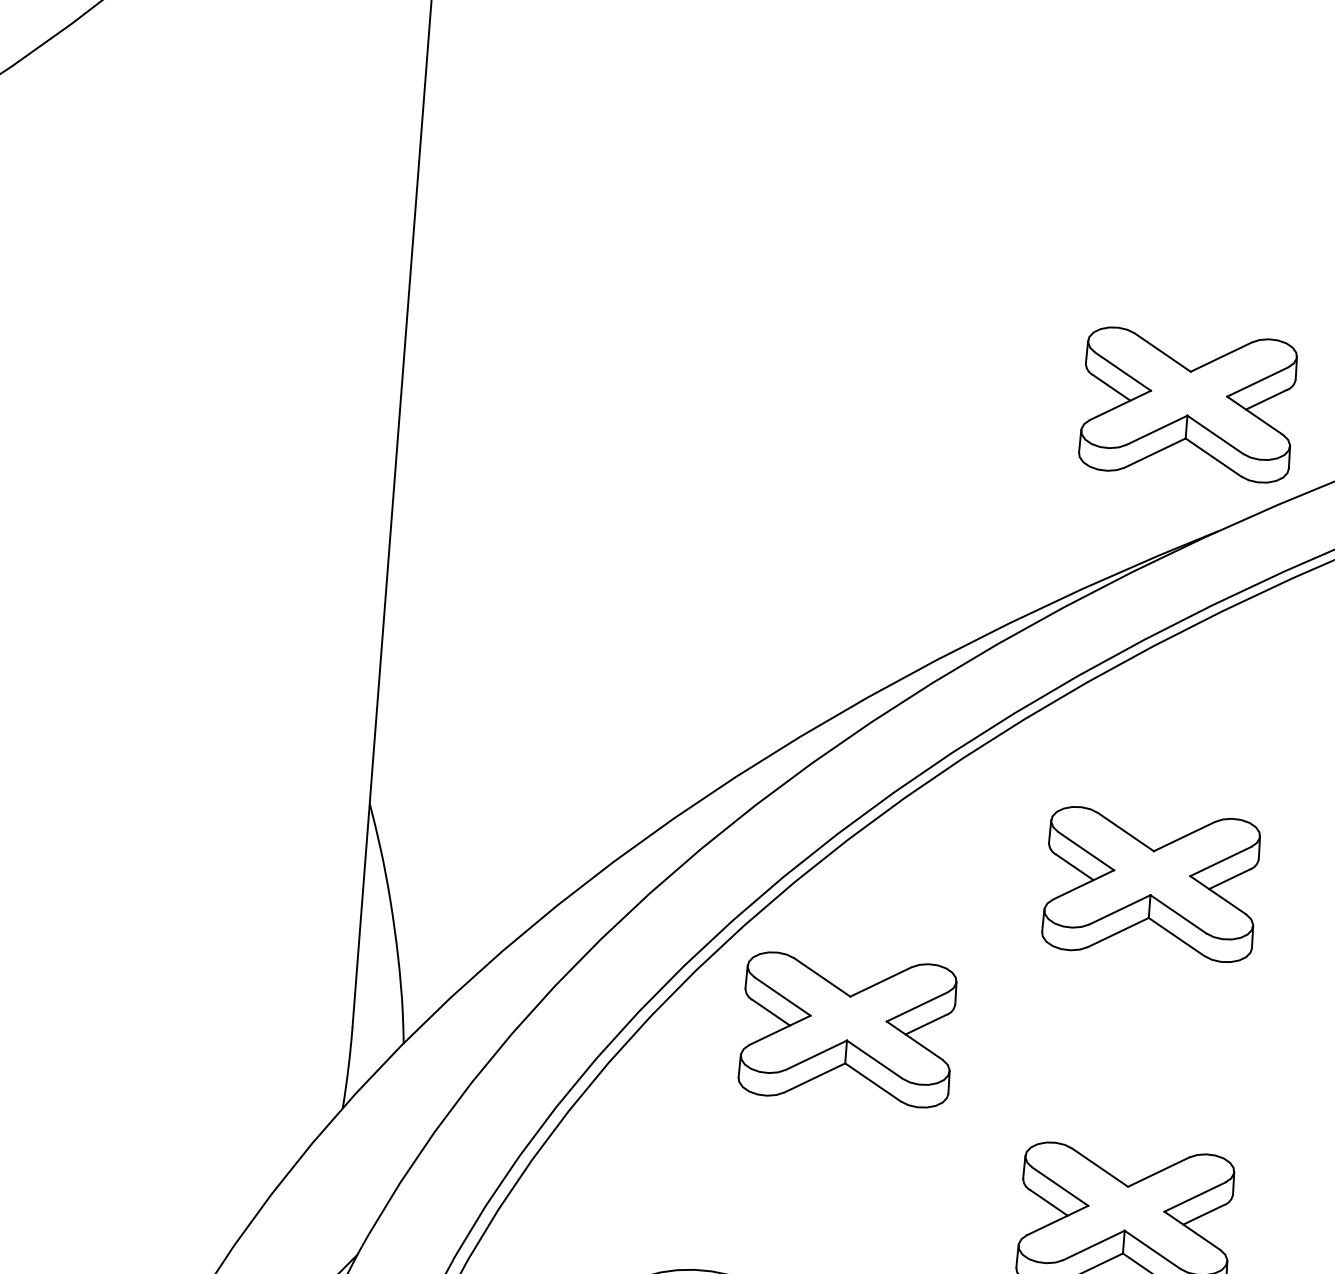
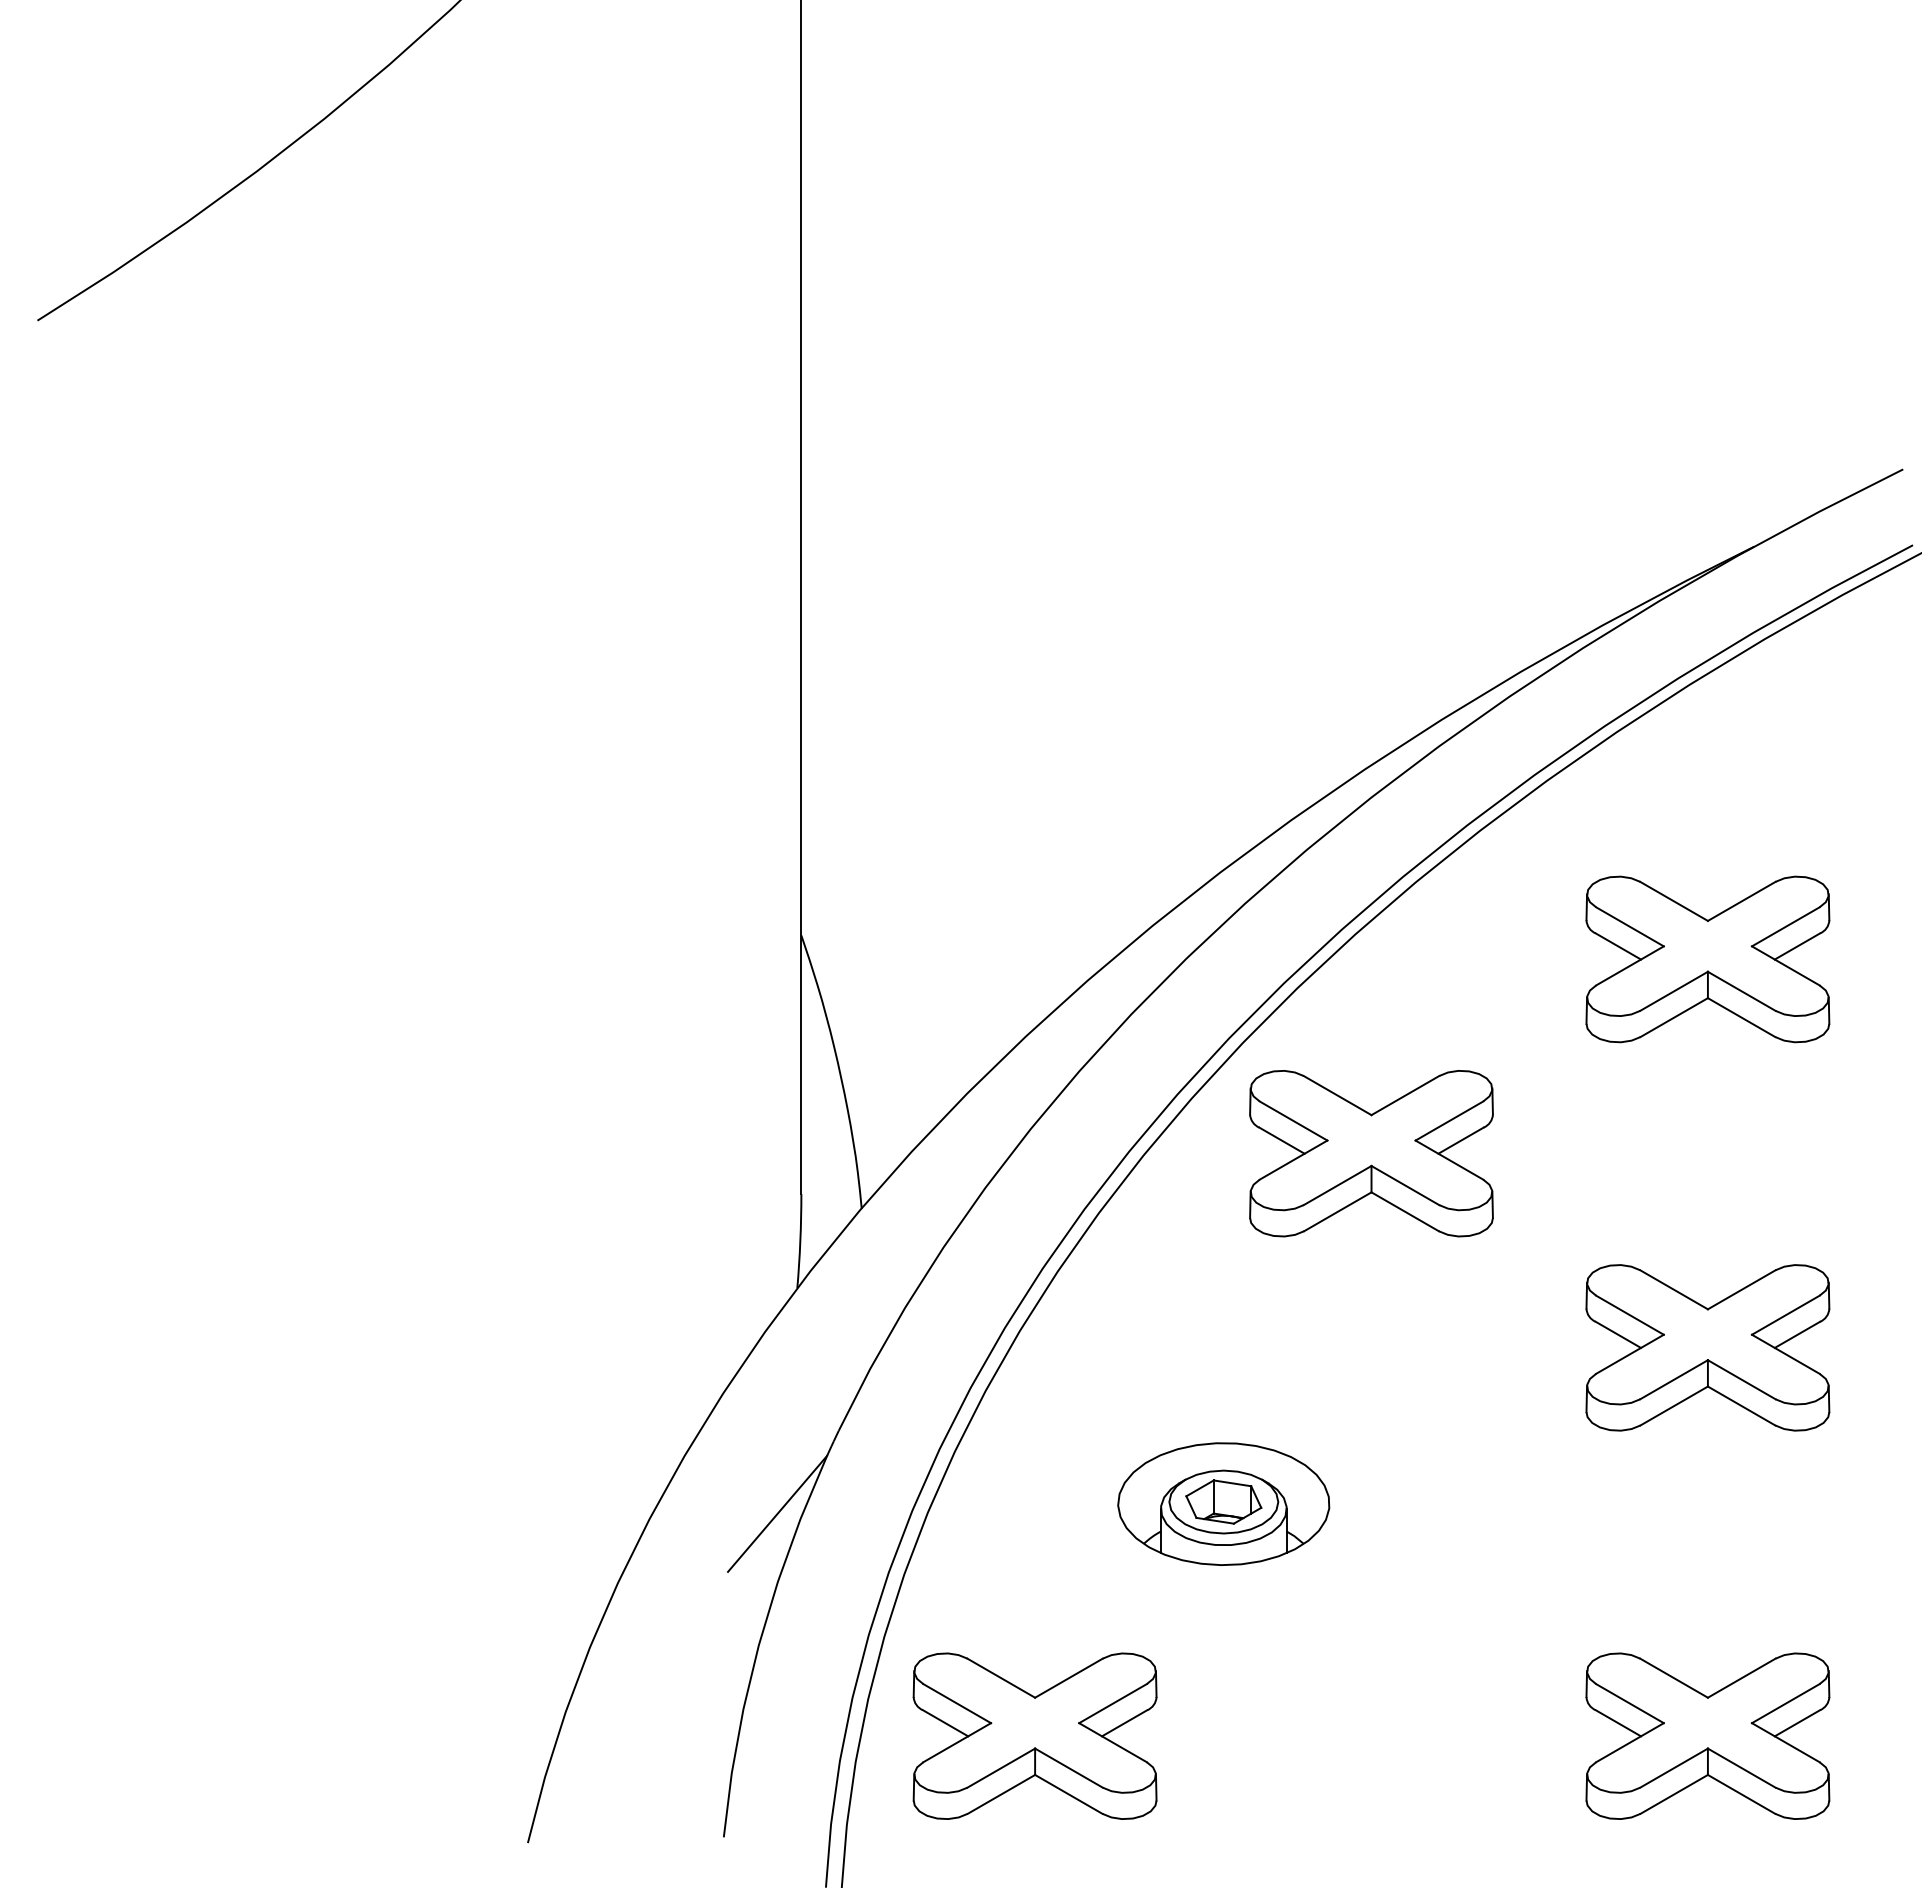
part: (1187, 405) -> (1707, 404), removed

